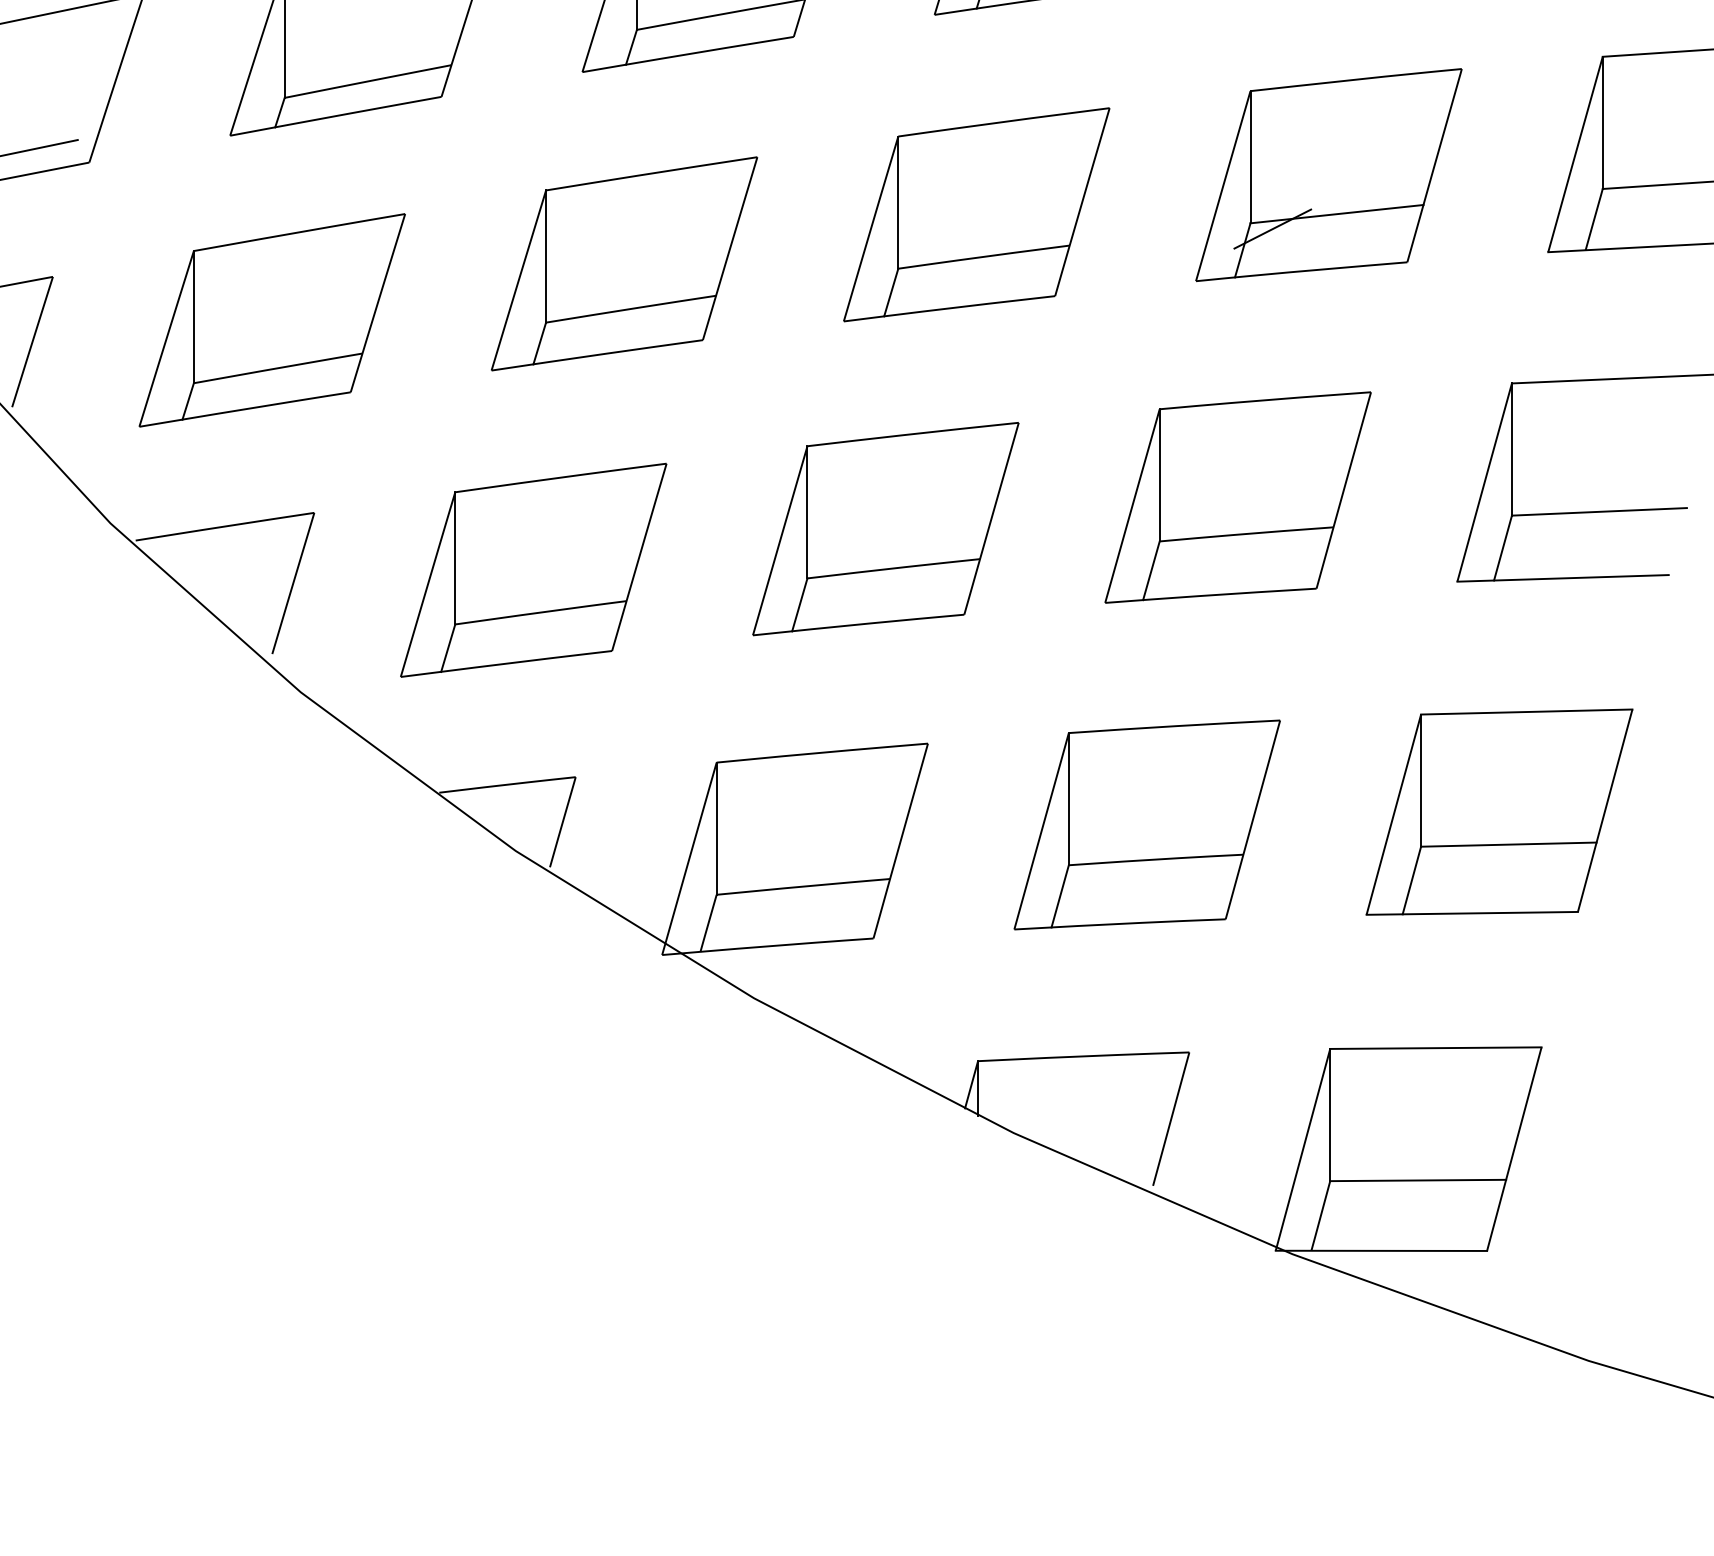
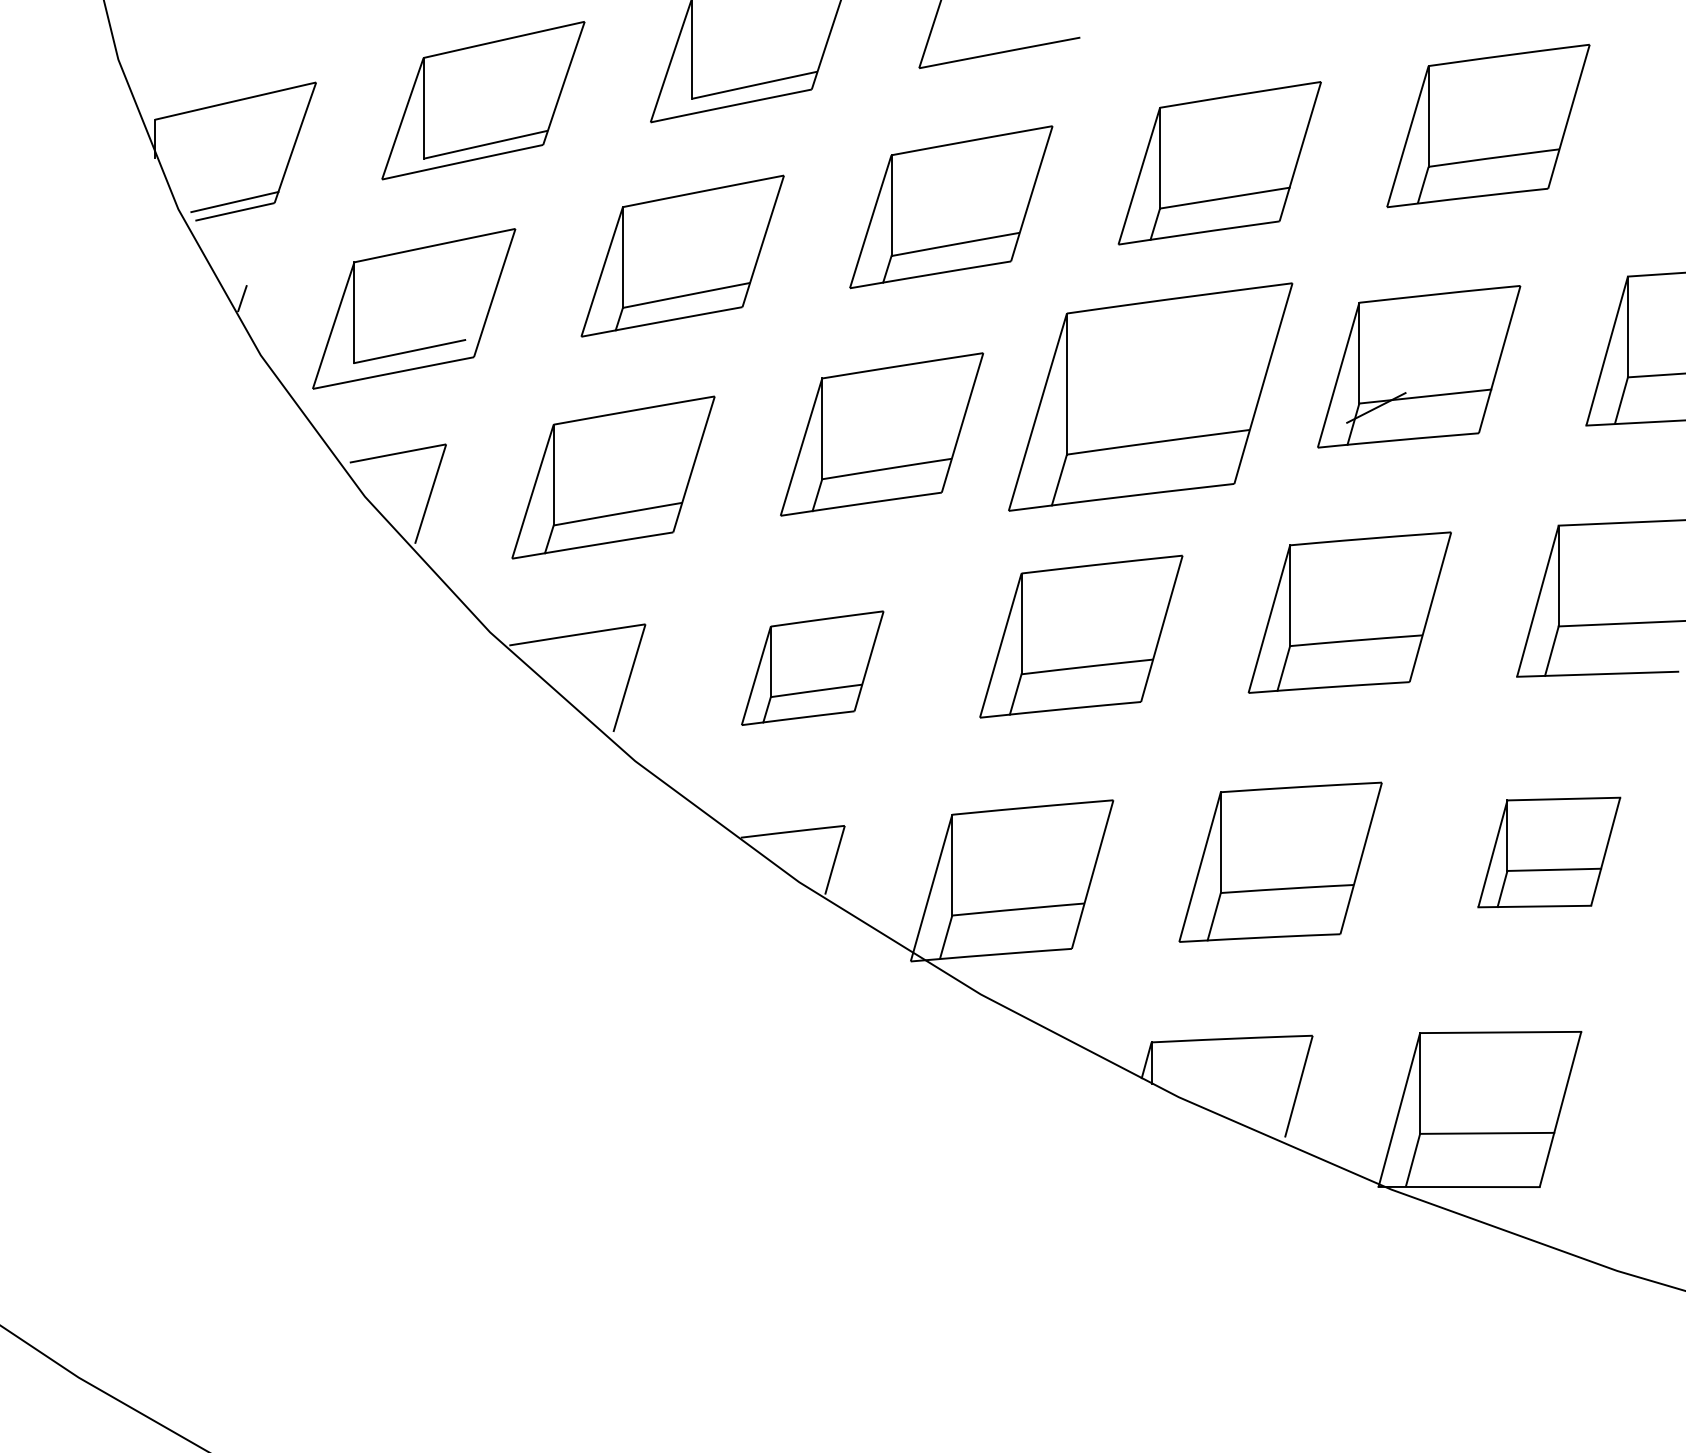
part: (976, 214) -> (1150, 396), size x1.4
part: (533, 570) -> (812, 668), size x0.7
part: (1499, 812) -> (1549, 852), size x0.7

